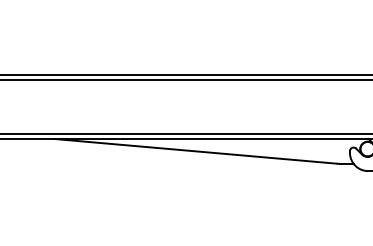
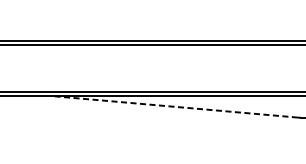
line: (195, 151) -> (175, 107), solid -> dashed

